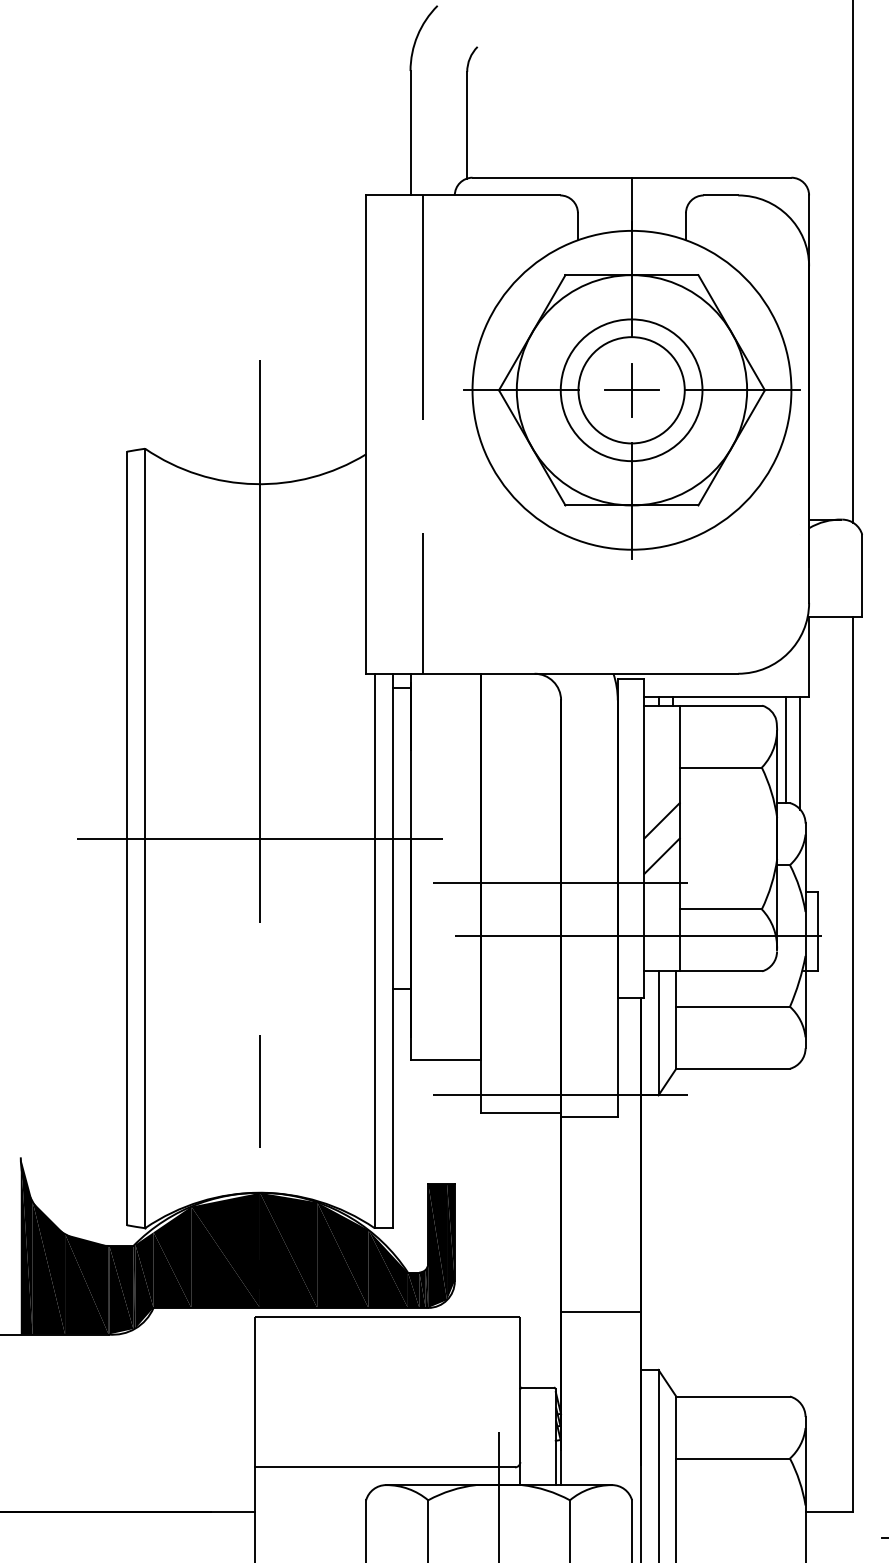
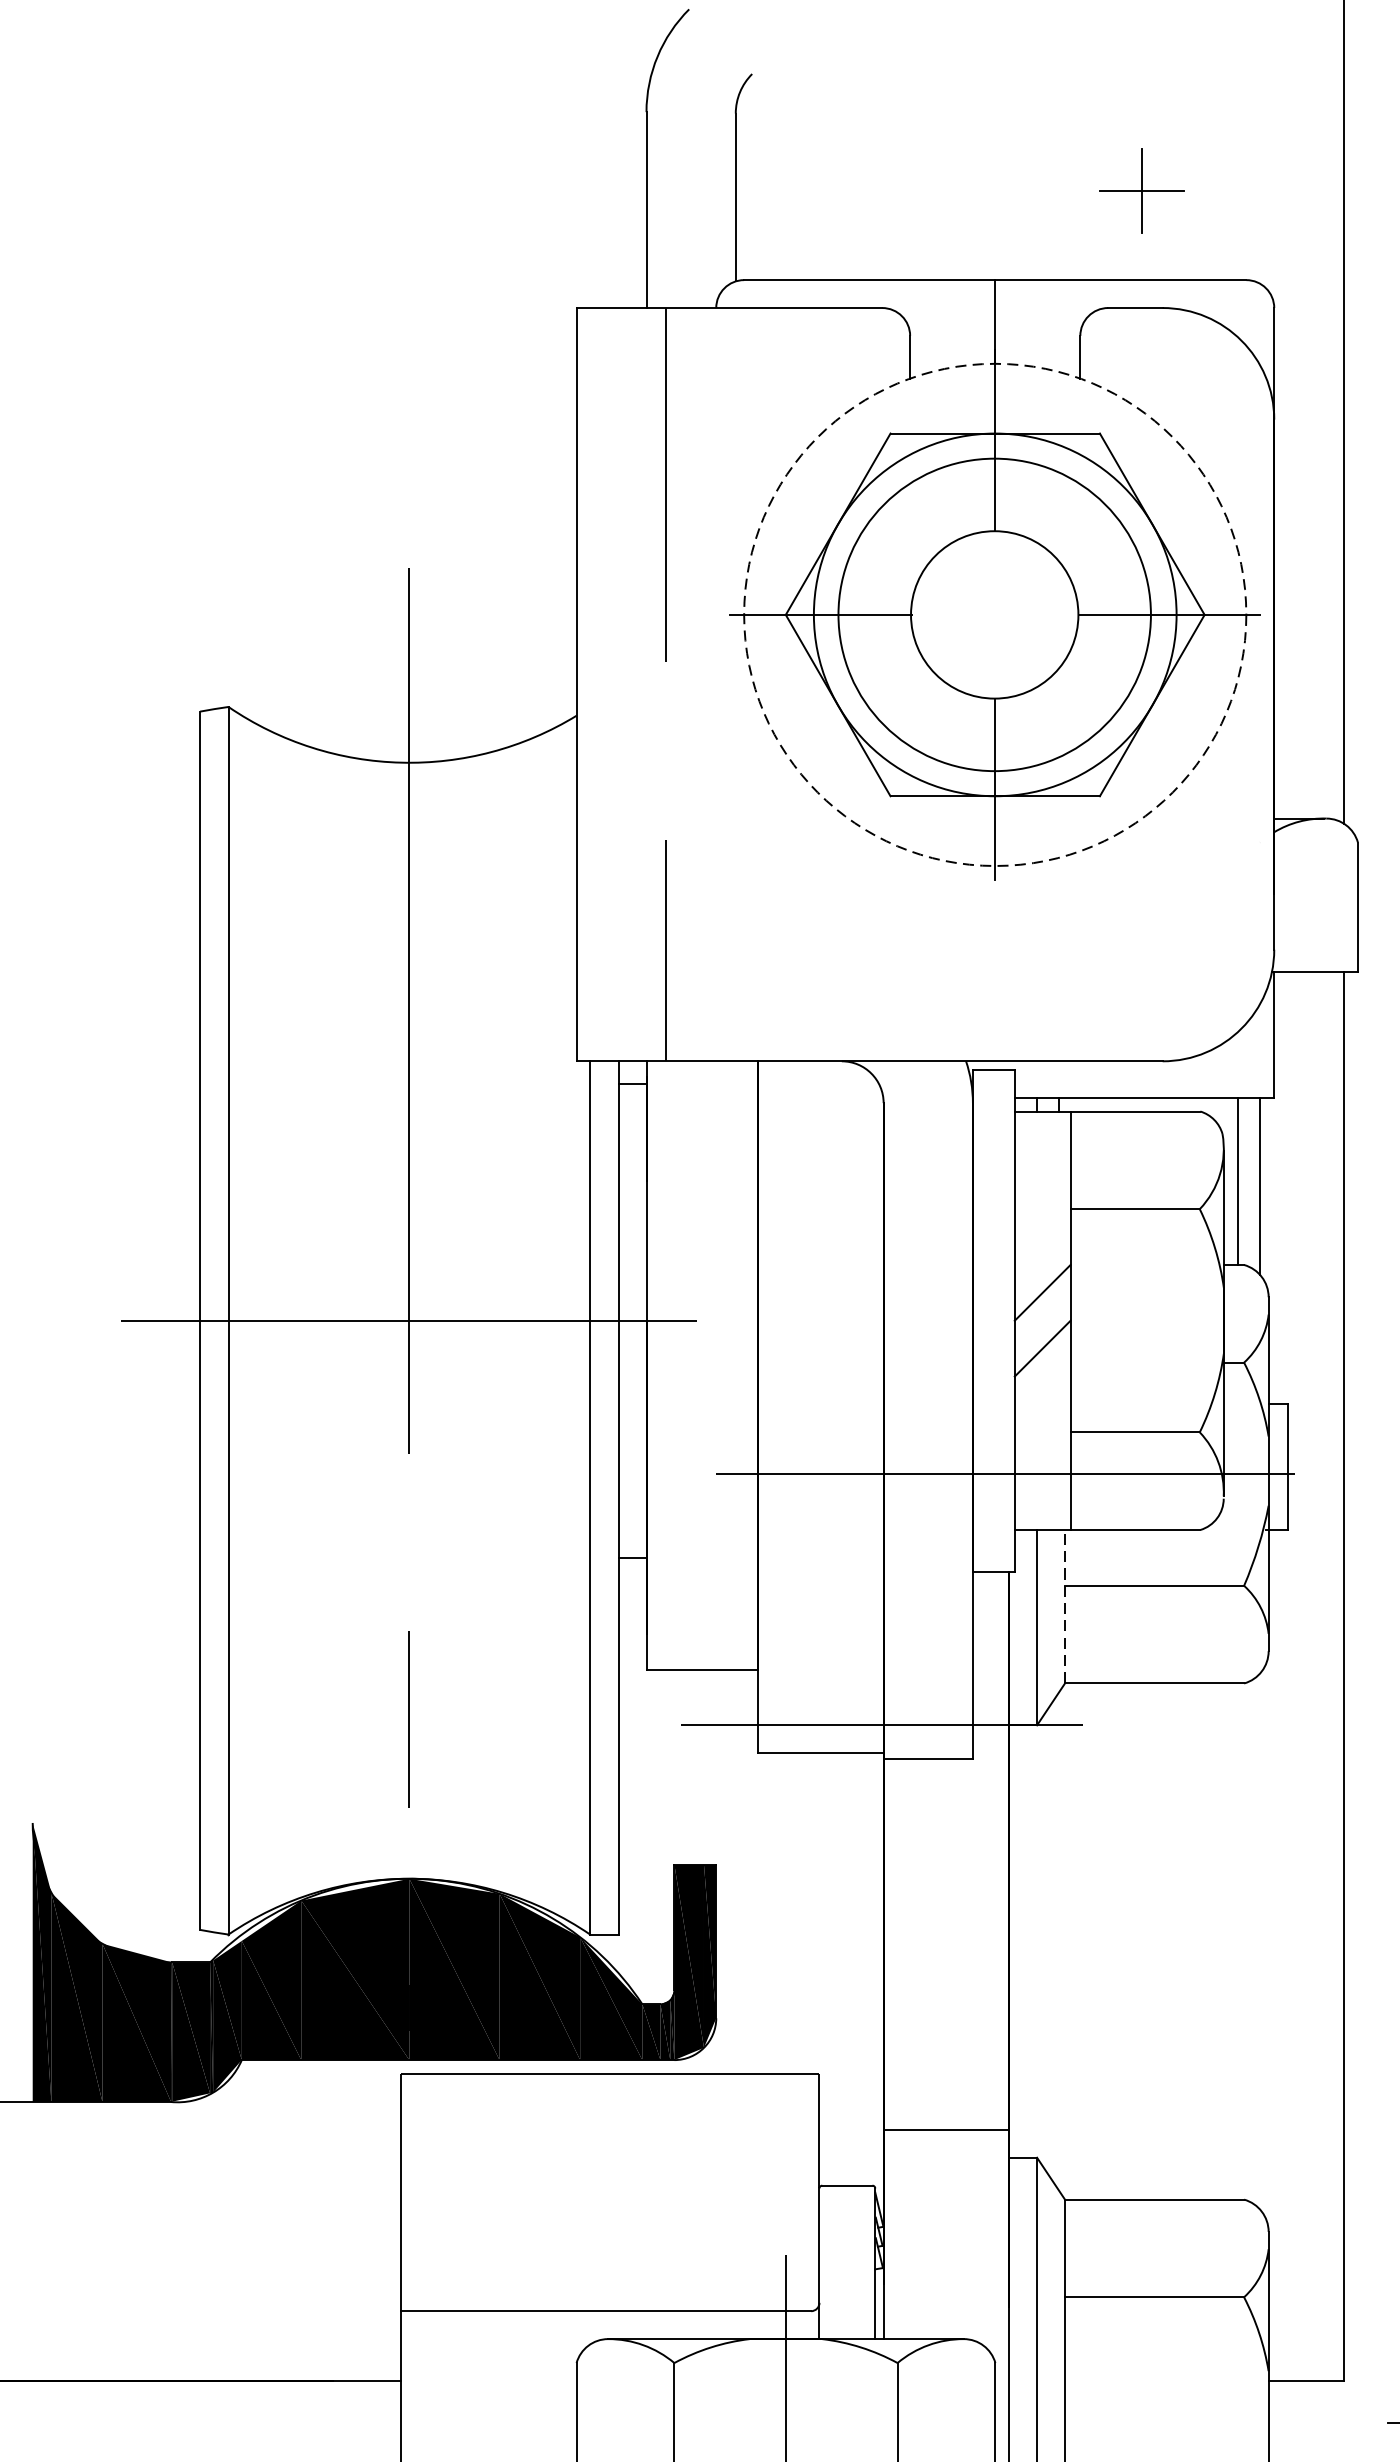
circle: (631, 389) -> (994, 613), solid -> dashed
circle: (631, 390) -> (994, 615), size x1.4
part: (631, 390) -> (1140, 191), moved
line: (559, 882) -> (881, 1390), removed
line: (676, 1020) -> (1065, 1607), solid -> dashed
line: (600, 1312) -> (945, 2130), moved

